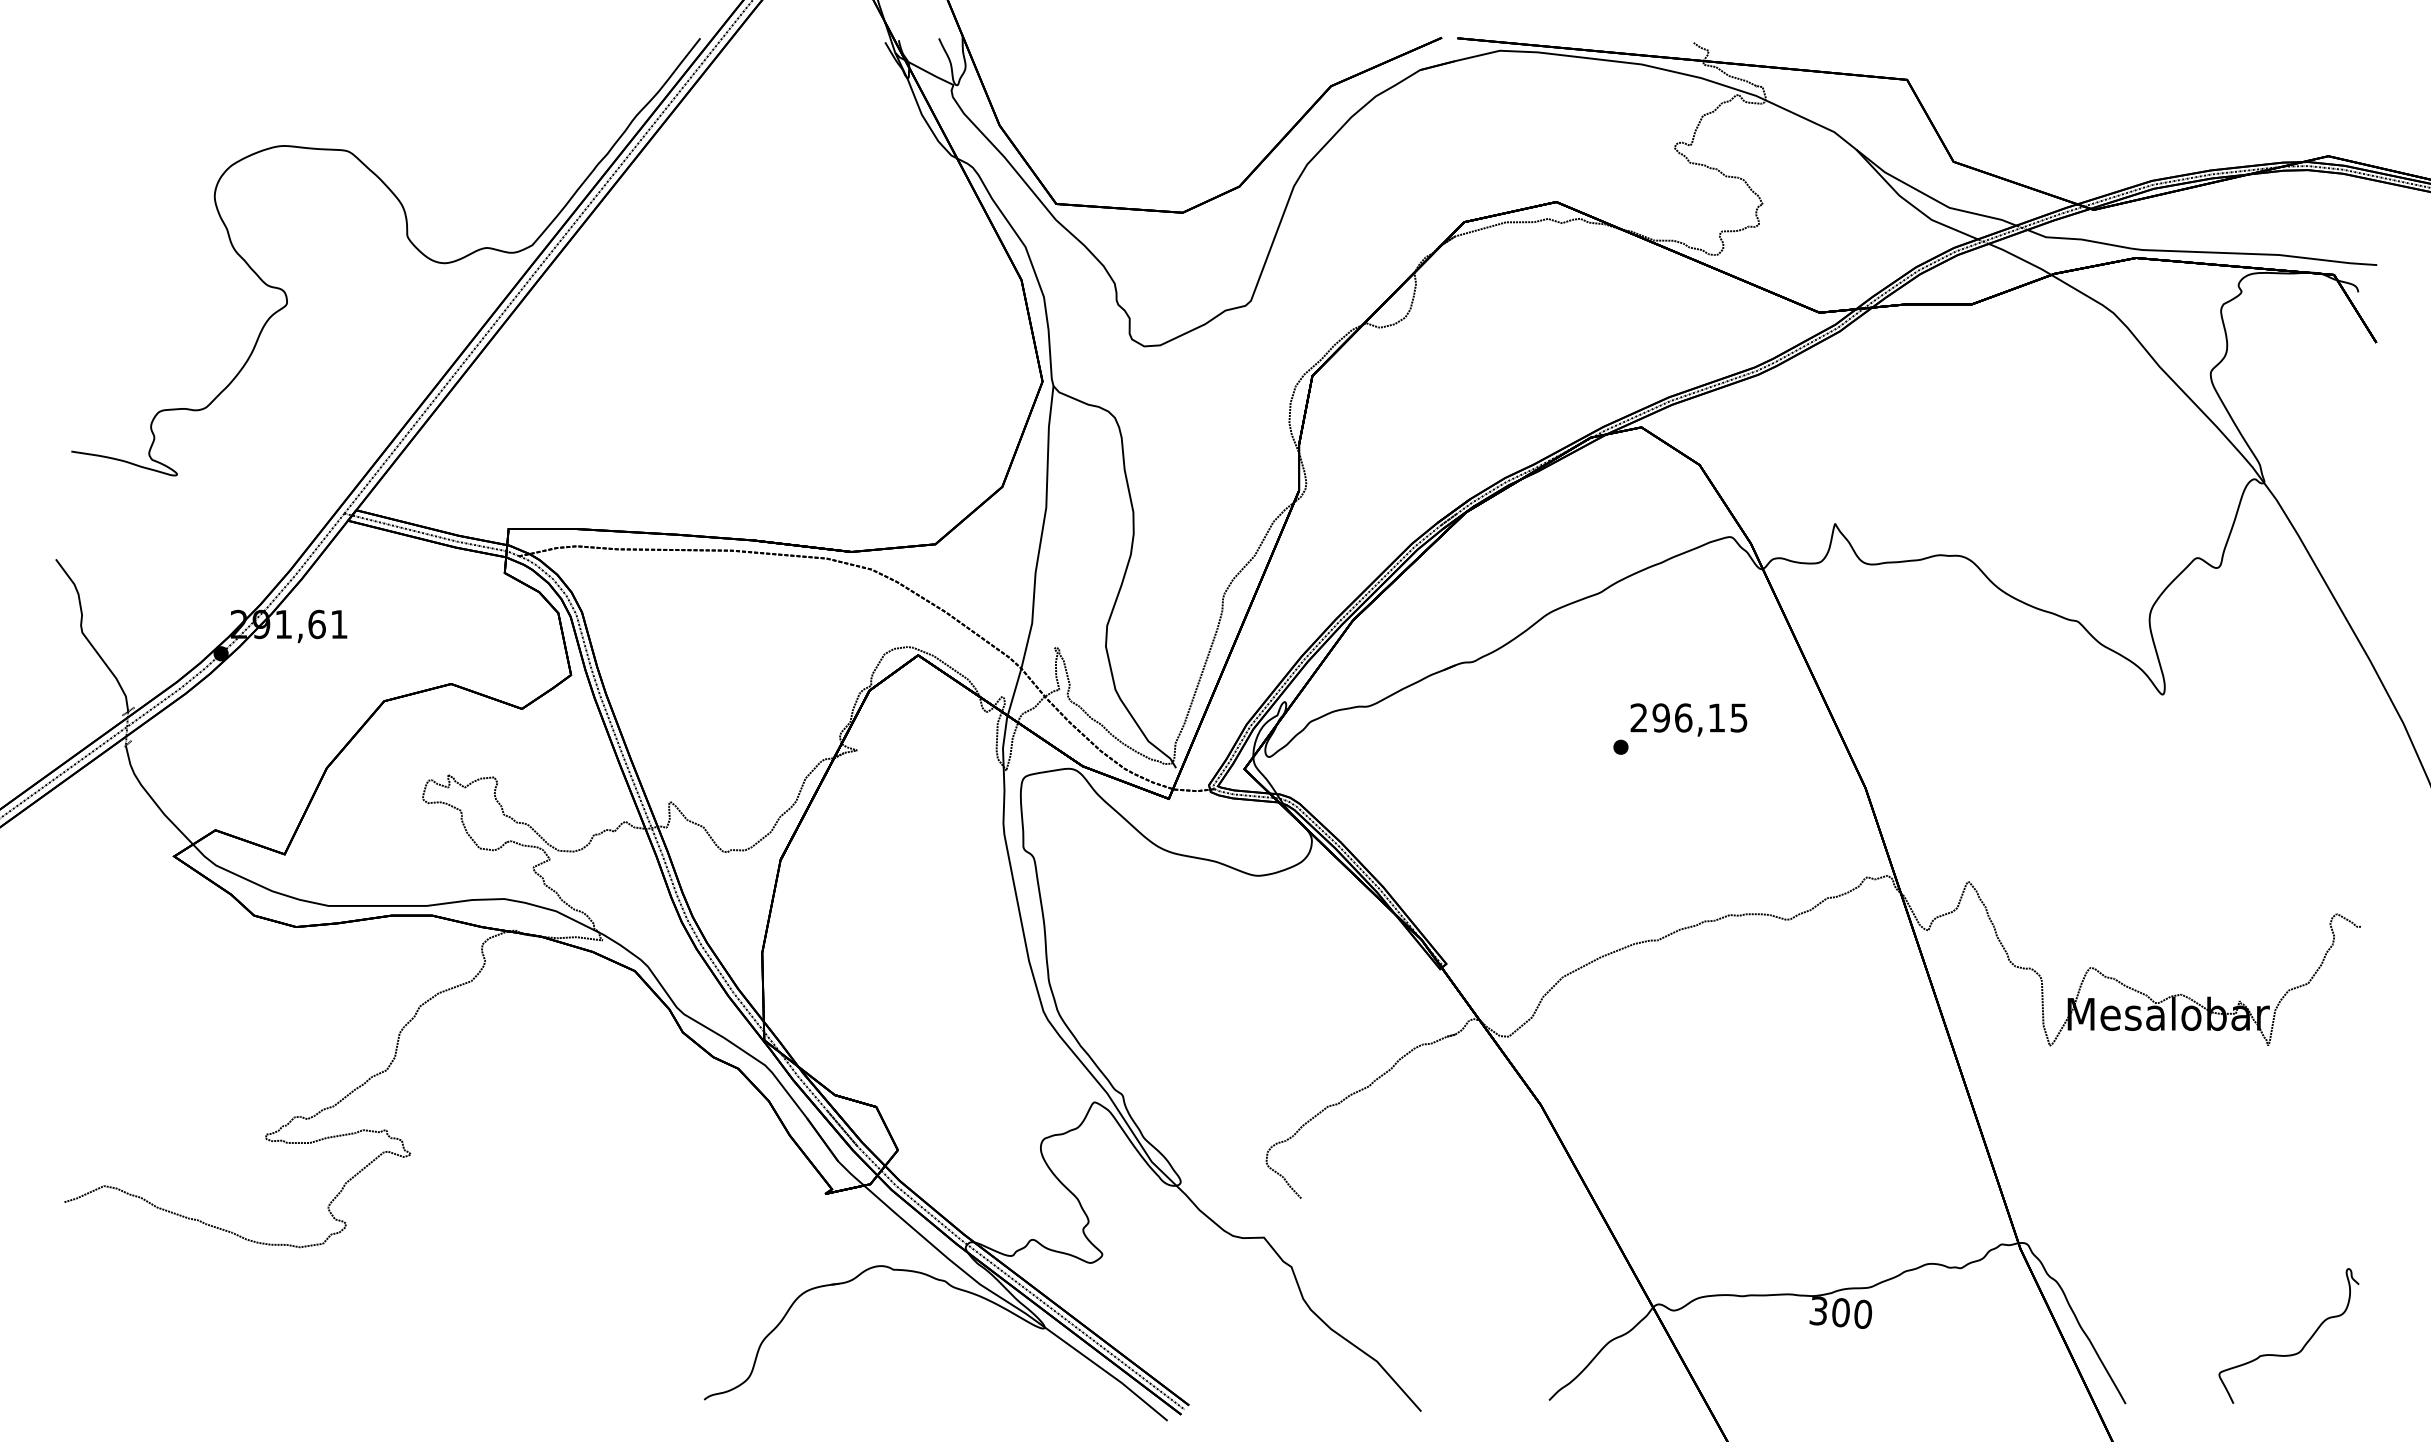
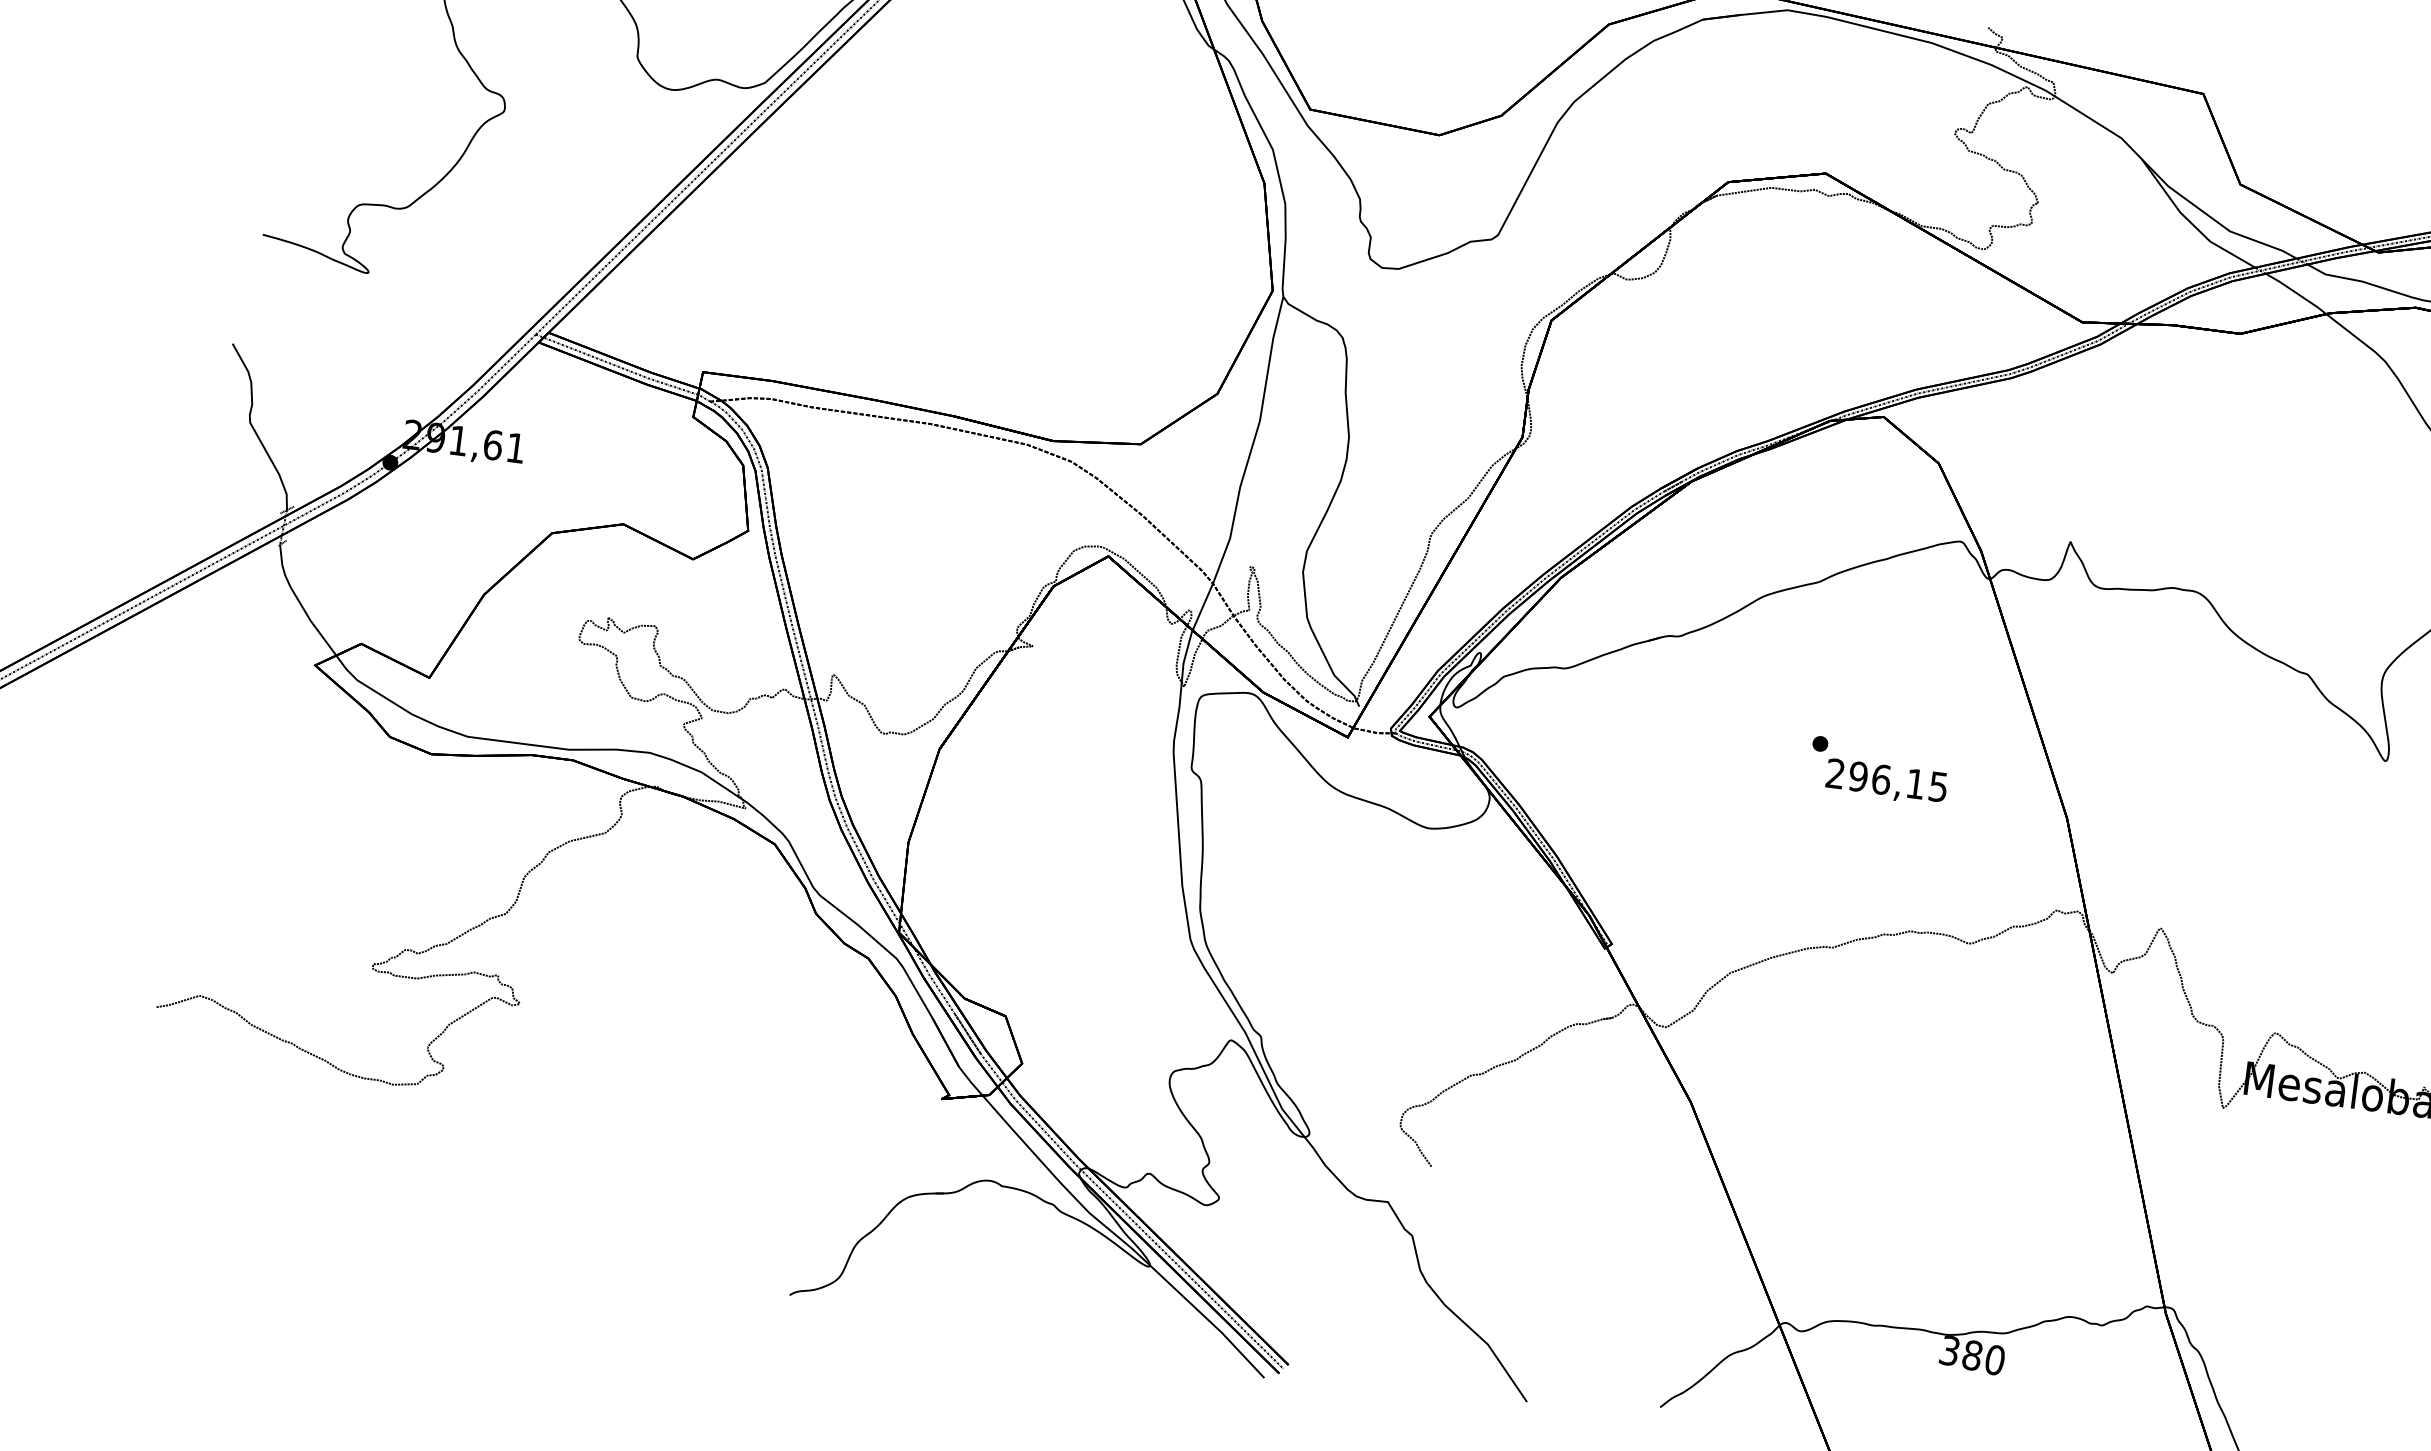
text: (1688, 719) -> (1886, 781), moved
text: (1840, 1312) -> (1972, 1355), 300 -> 380

